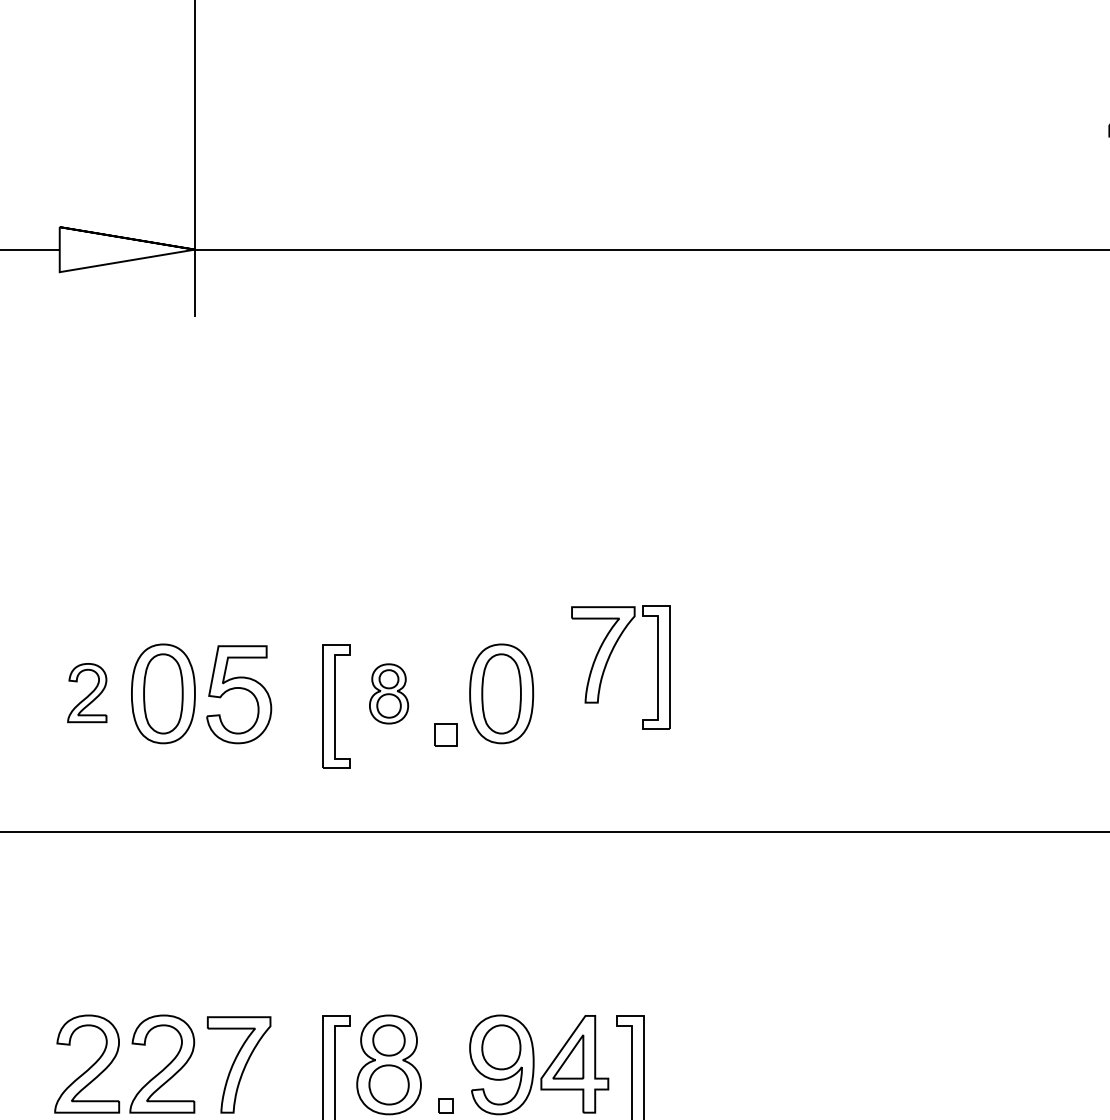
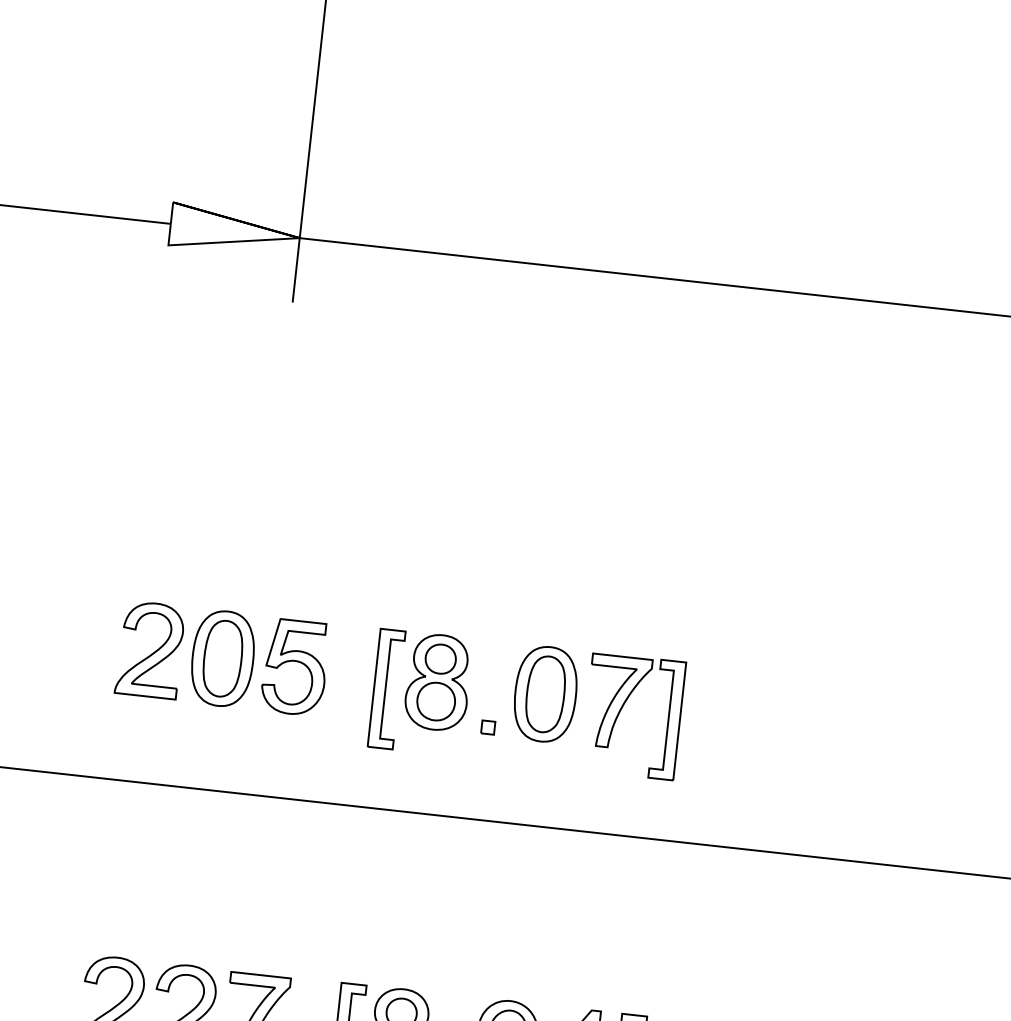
part: (607, 664) -> (620, 711), moved
part: (87, 692) -> (150, 649), size x1.67
part: (388, 693) -> (437, 682), size x1.67
part: (445, 734) -> (487, 727), size x0.62

